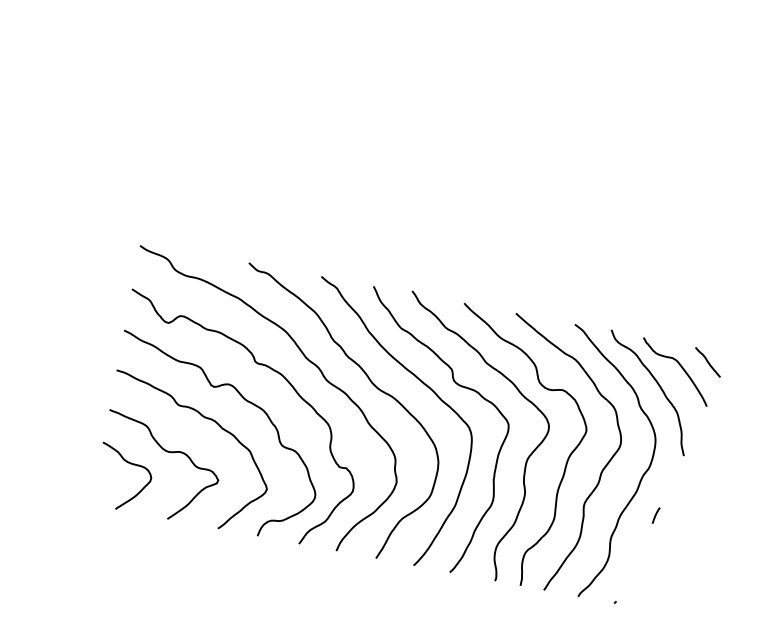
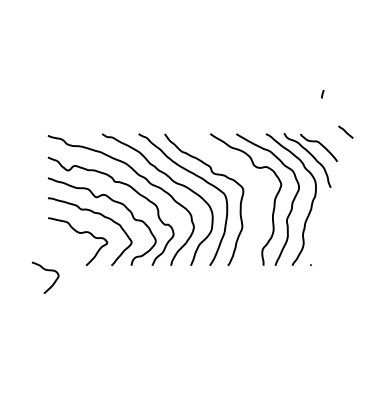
line: (707, 360) -> (345, 131), moved
curve: (526, 456) -> (254, 202), removed
curve: (132, 466) -> (48, 271), moved
curve: (655, 514) -> (322, 93), moved

